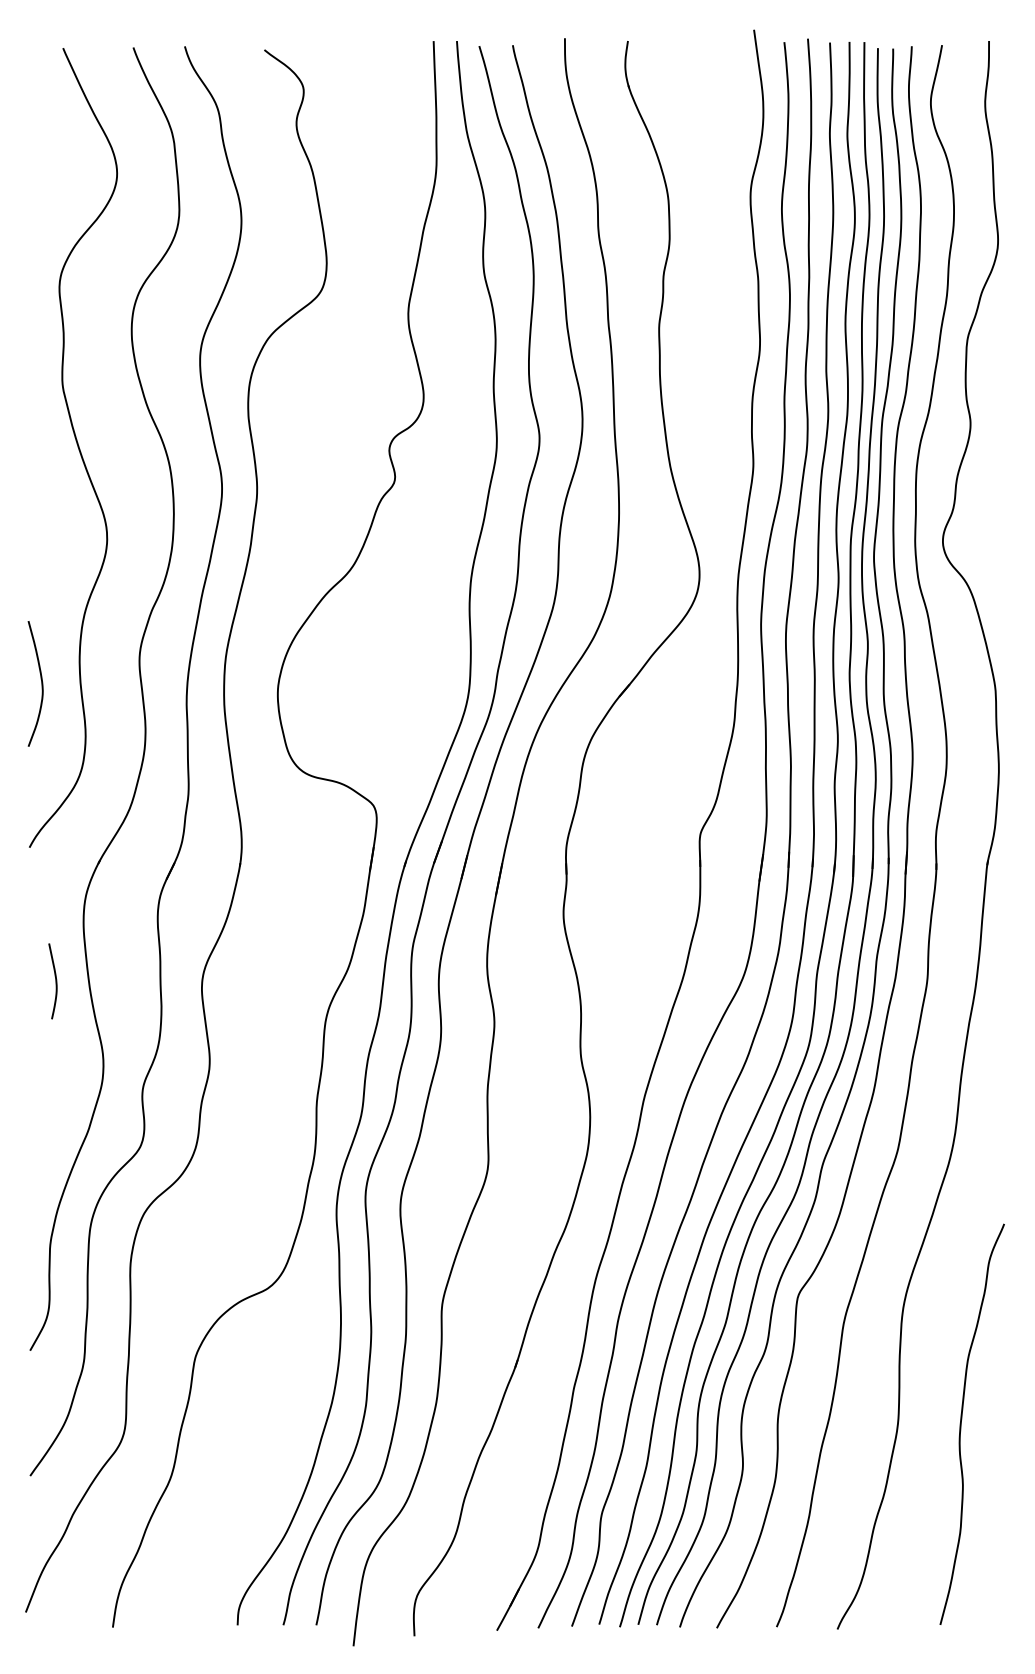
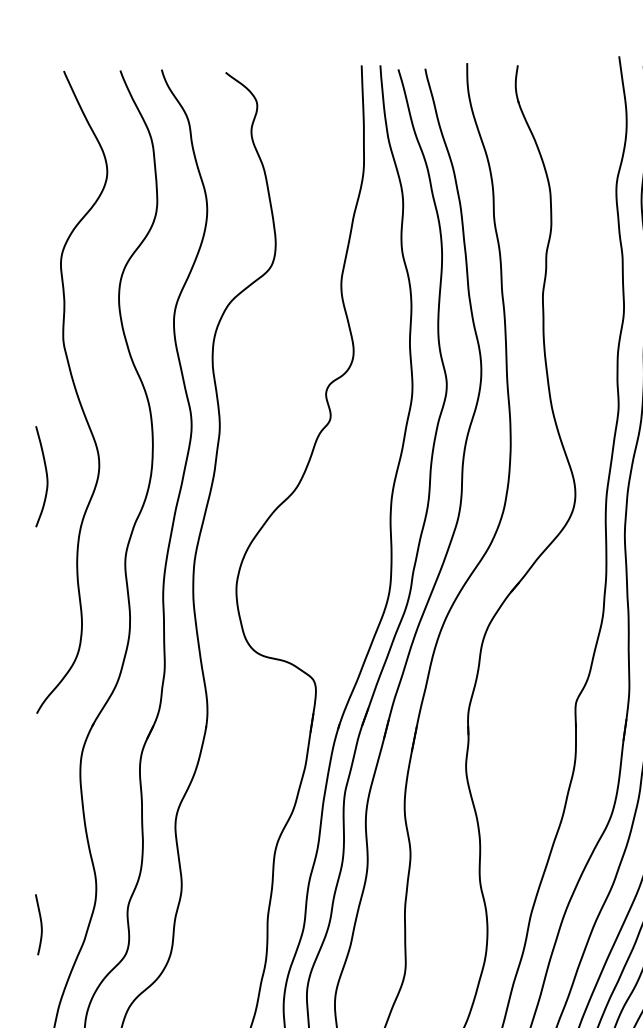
curve: (41, 683) -> (46, 476), moved
curve: (55, 981) -> (40, 924), moved

